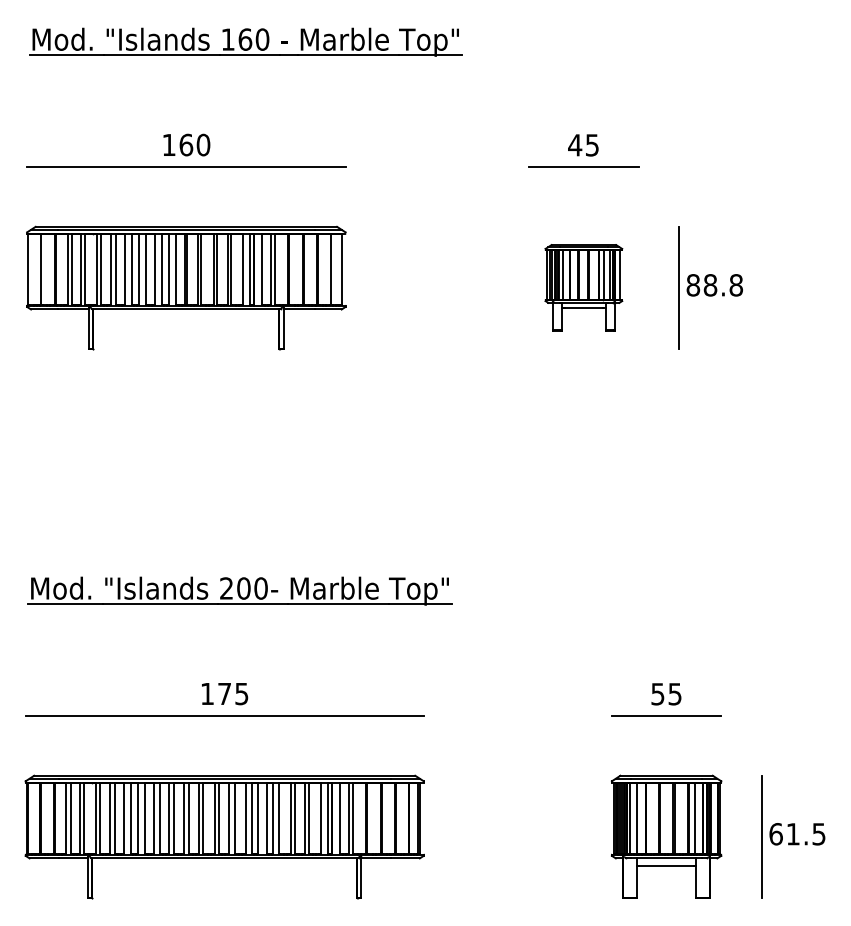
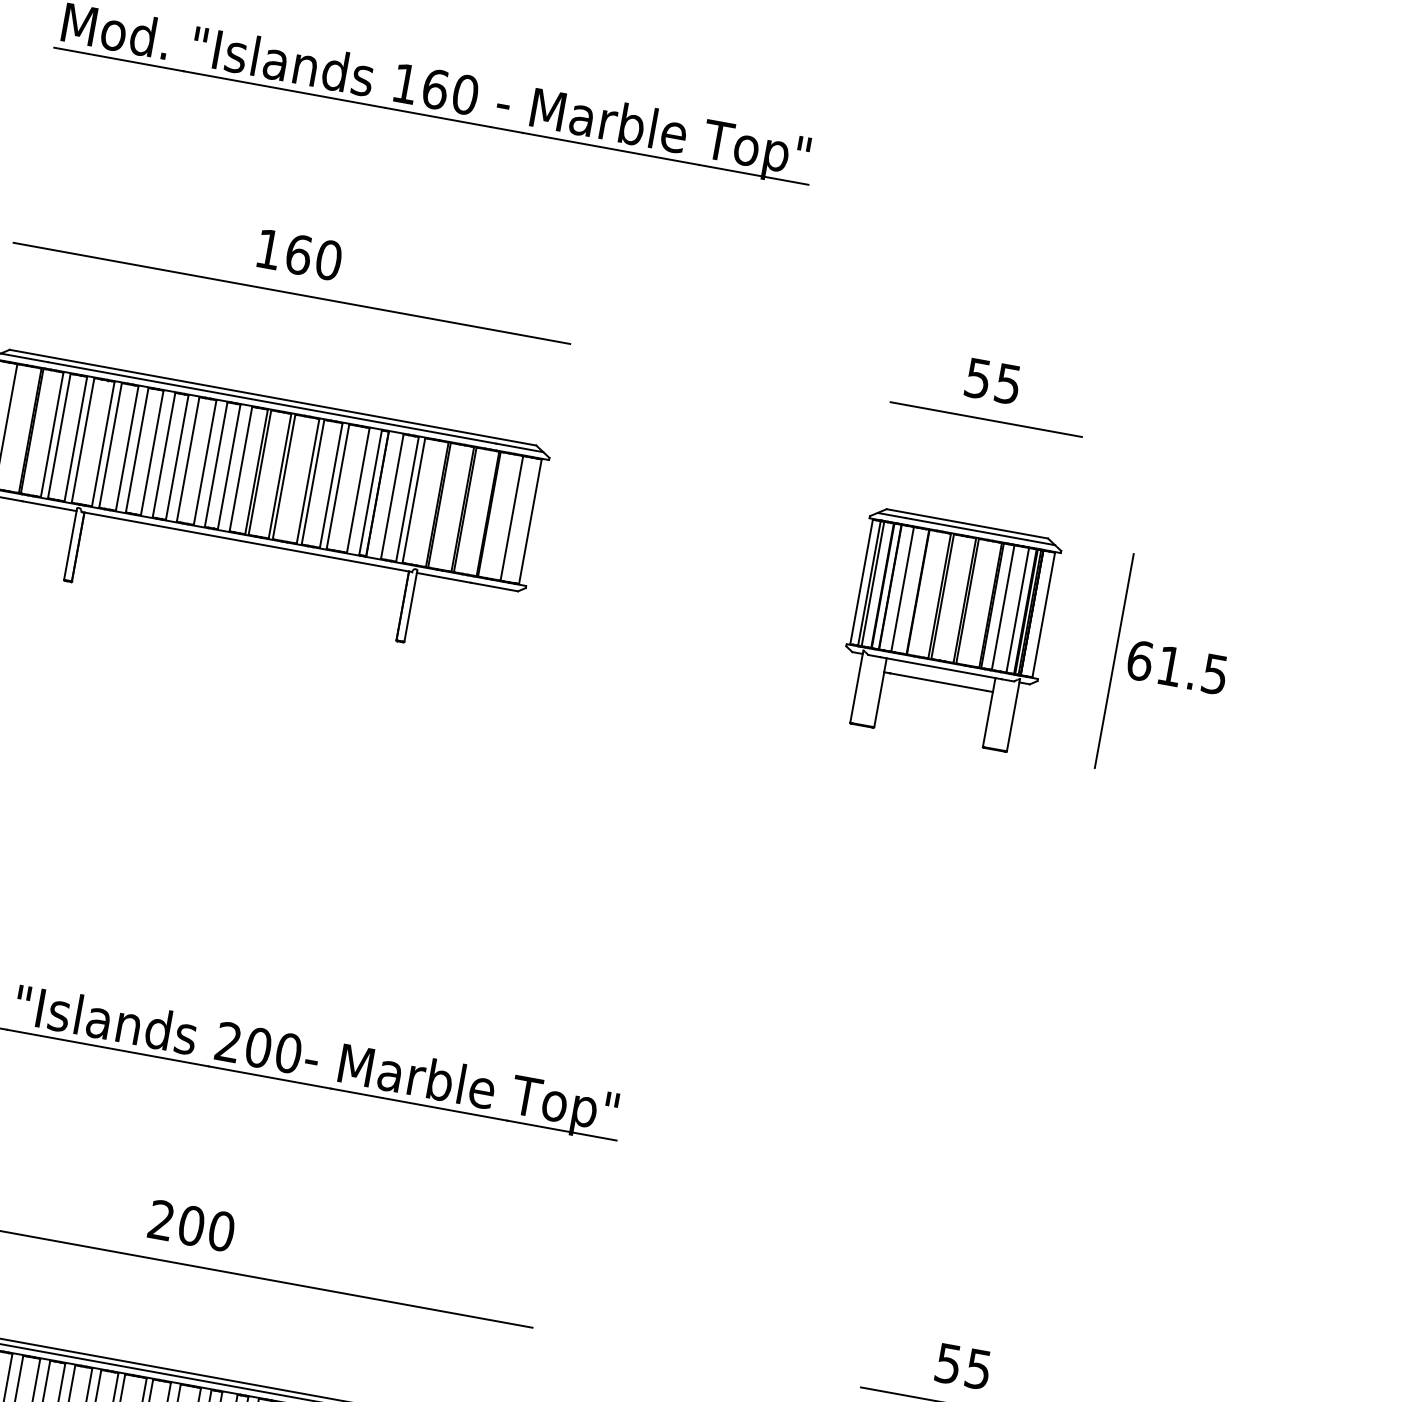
text: (575, 145) -> (978, 379), 45 -> 55
text: (714, 285) -> (1176, 667), 88.8 -> 61.5
part: (583, 287) -> (947, 629), size x1.43
text: (224, 693) -> (191, 1224), 175 -> 200

